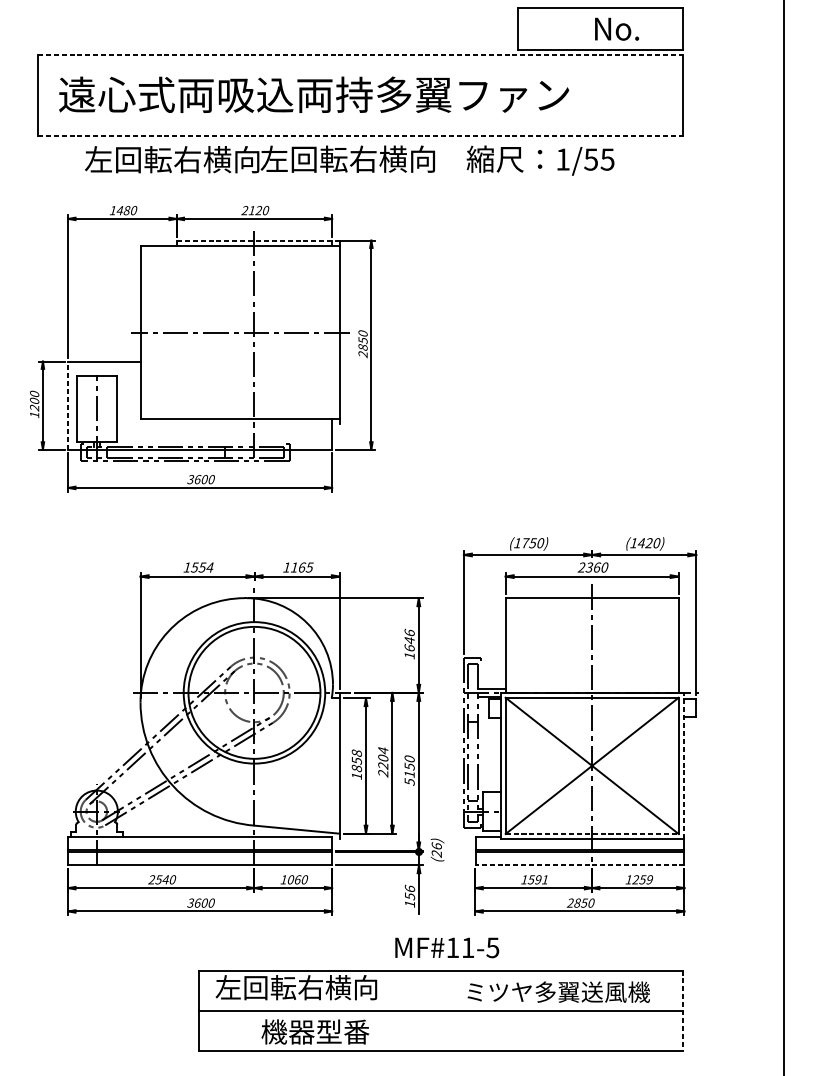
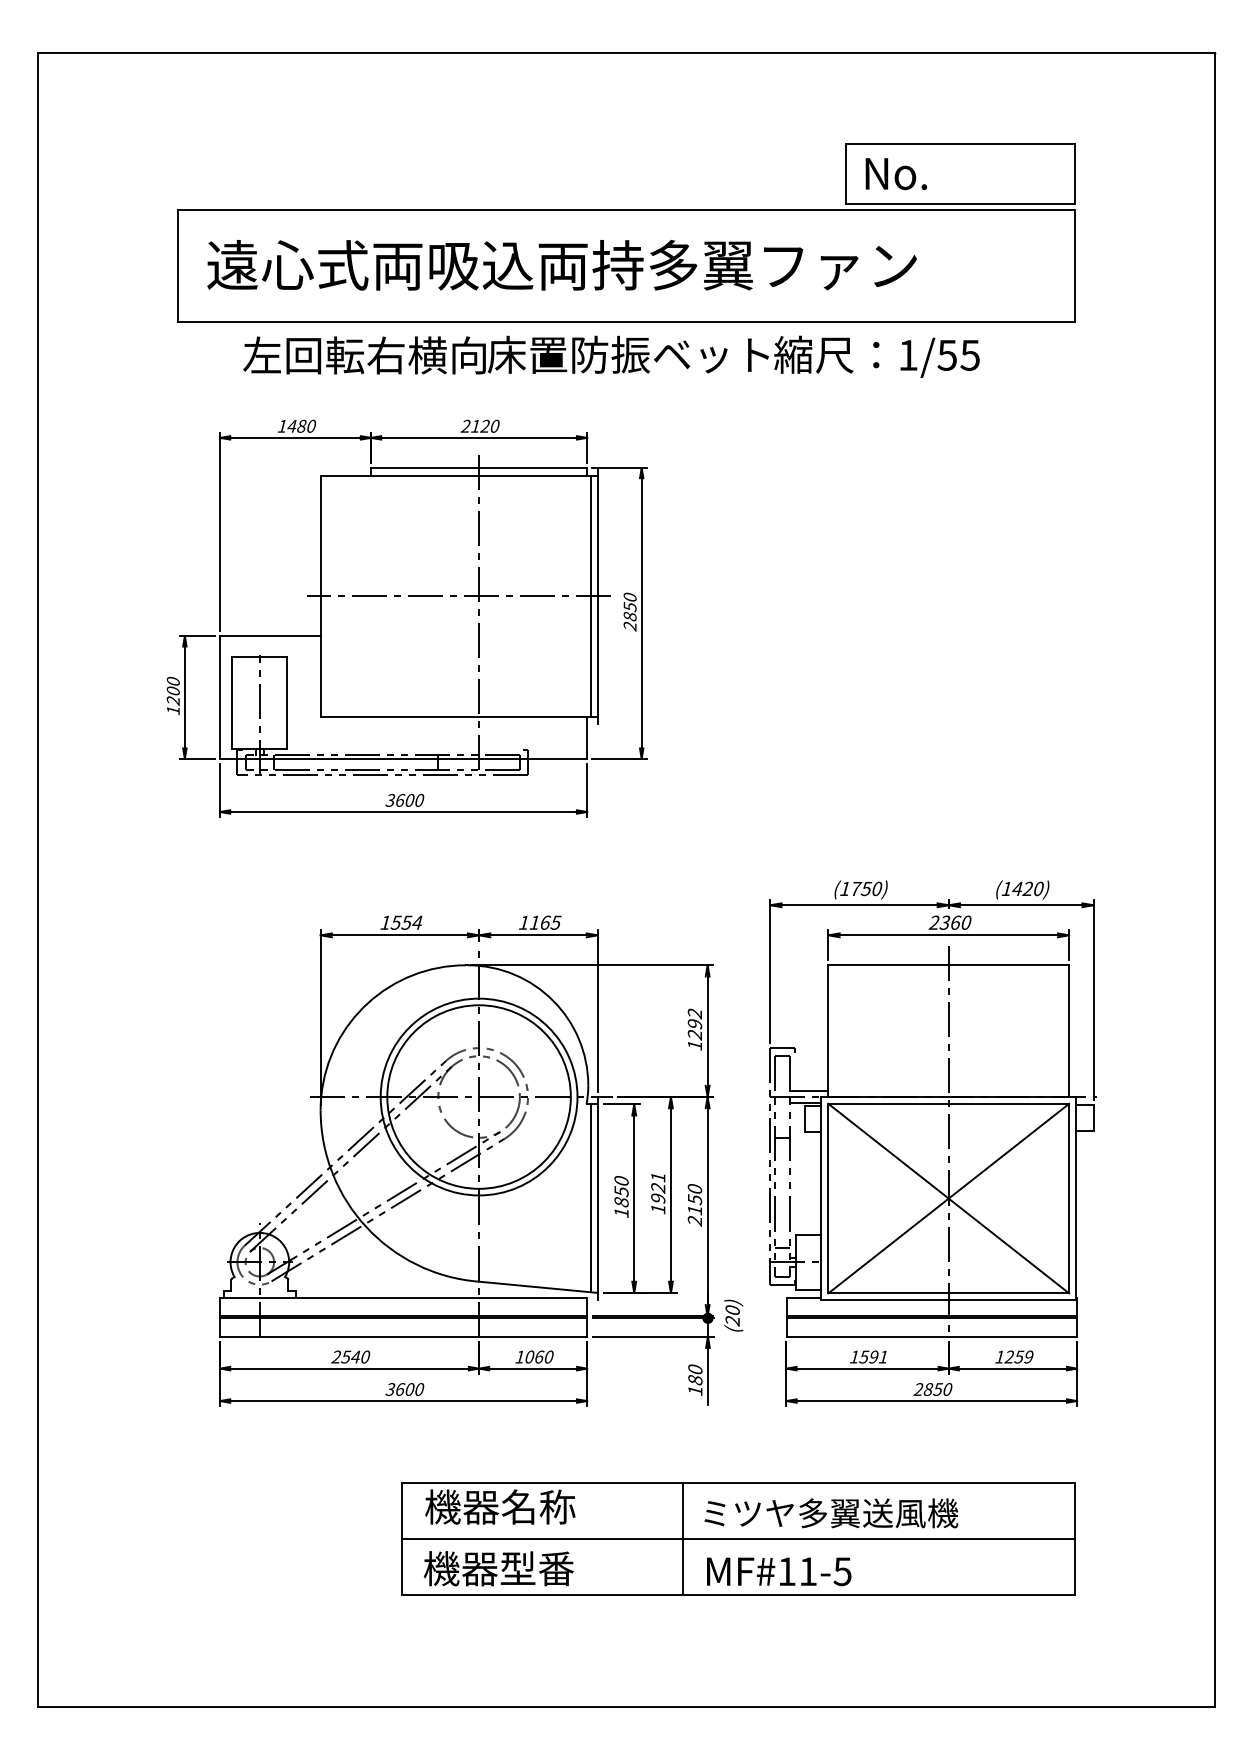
text: (617, 29) -> (896, 174), moved
line: (360, 55) -> (626, 210), dashed -> solid
line: (360, 135) -> (626, 322), dashed -> solid
text: (361, 158) -> (627, 354), 左回転右横向 -> 床置防振ベット
line: (254, 240) -> (478, 468), dashed -> solid
line: (335, 332) -> (591, 596), added
line: (68, 404) -> (220, 696), dashed -> solid
text: (409, 639) -> (694, 1023), 1646 -> 1292
text: (356, 752) -> (621, 1180), 1858 -> 1850
text: (383, 762) -> (658, 1193), 2204 -> 1921
line: (335, 765) -> (591, 1198), added
line: (684, 765) -> (1076, 1198), dashed -> solid
text: (409, 781) -> (694, 1220), 5150 -> 2150
line: (592, 834) -> (949, 1293), dashed -> solid
text: (436, 845) -> (732, 1309), (26) -> (20)
line: (579, 865) -> (931, 1336), dashed -> solid
text: (410, 892) -> (695, 1374), 156 -> 180
text: (447, 947) -> (779, 1571), moved
text: (296, 987) -> (537, 1506), 左回転右横向 -> 機器名称
text: (558, 992) -> (831, 1513), moved
line: (400, 1010) -> (682, 1539), added
line: (683, 1010) -> (1075, 1539), dashed -> solid
text: (315, 1031) -> (498, 1568), moved

